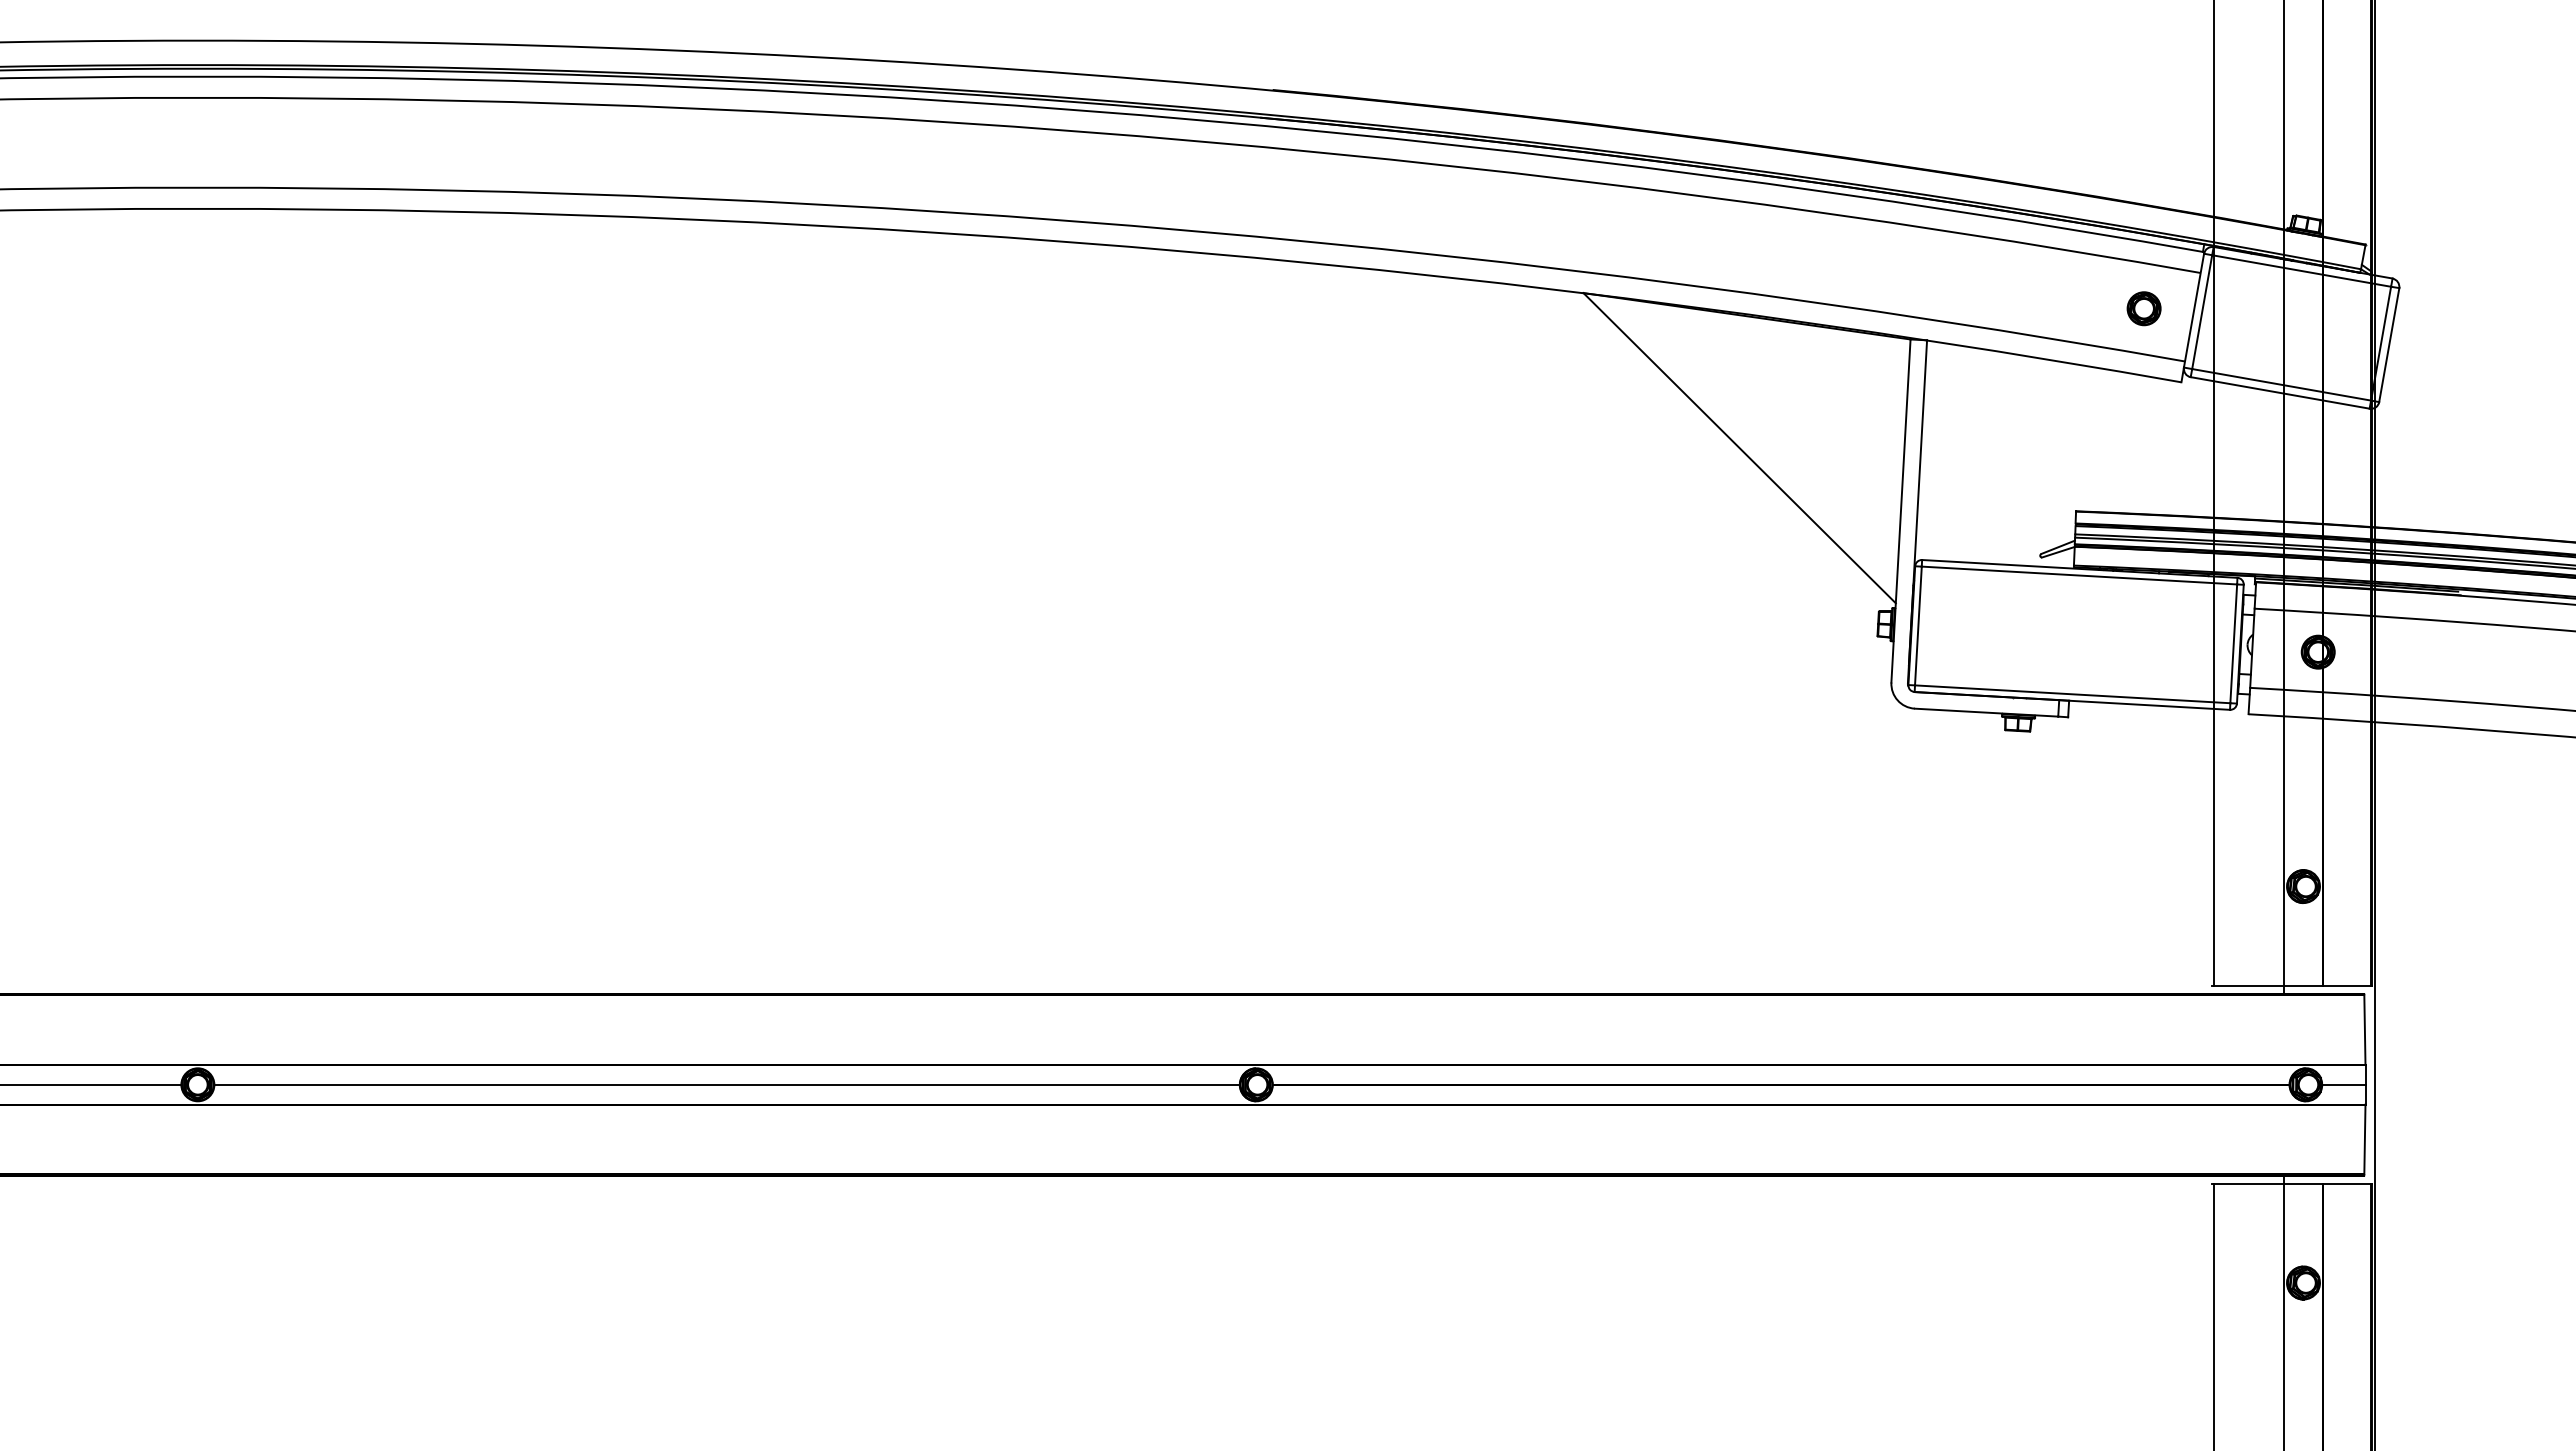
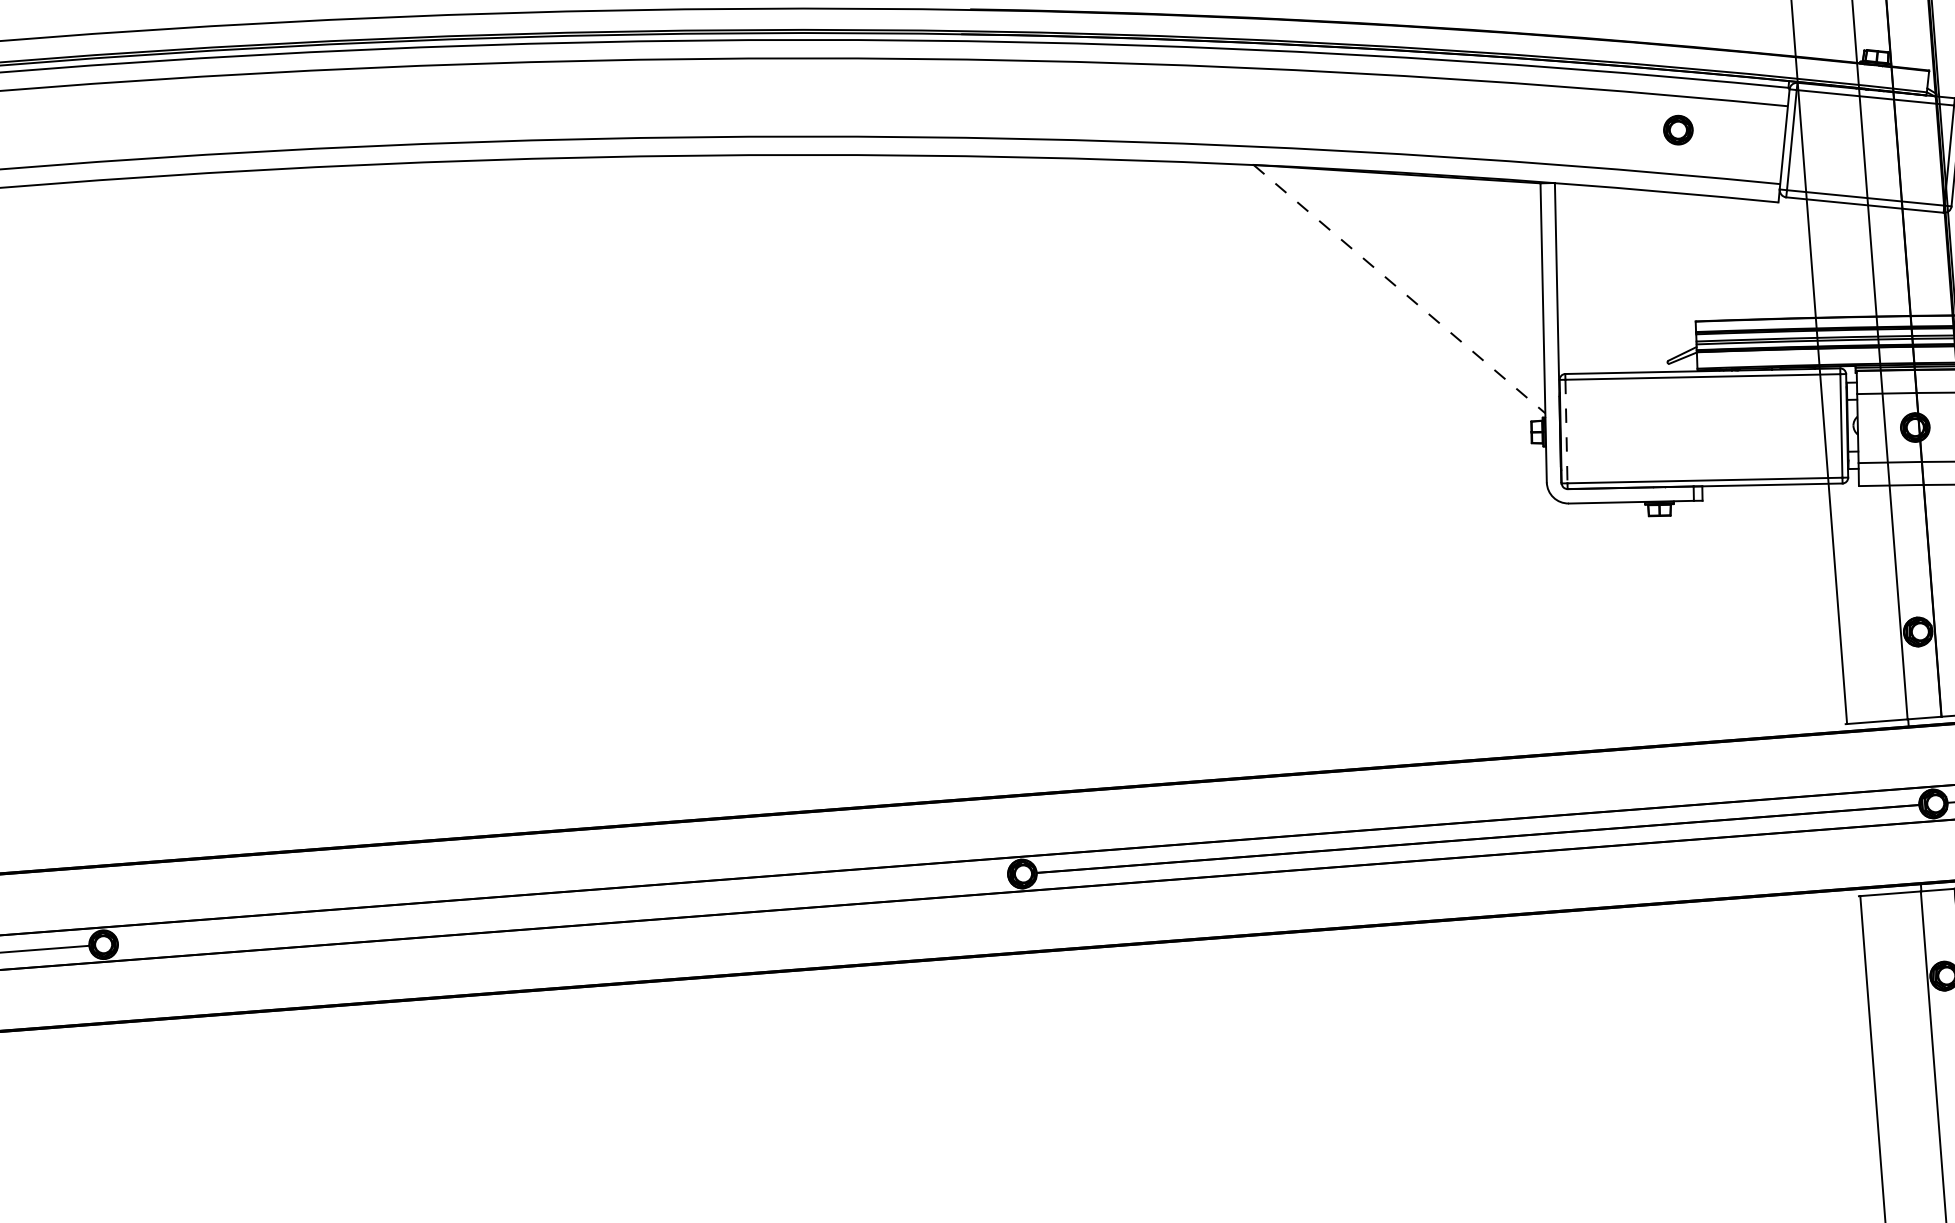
part: (2143, 308) -> (1677, 130), moved
line: (1740, 448) -> (1400, 289), solid -> dashed
line: (1918, 626) -> (1566, 431), solid -> dashed
line: (726, 1084) -> (562, 909), removed

